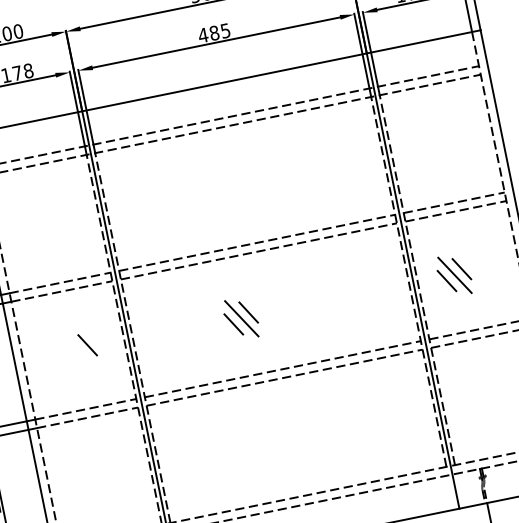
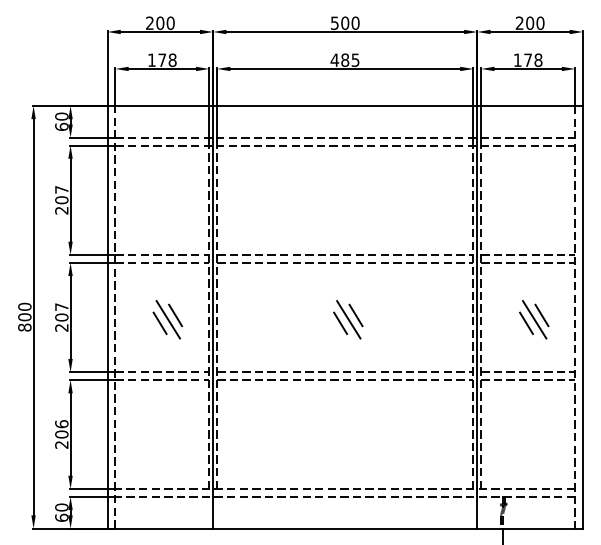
part: (454, 275) -> (534, 319), moved
part: (241, 318) -> (348, 319), moved
line: (79, 351) -> (167, 319), added
line: (72, 357) -> (159, 323), added

